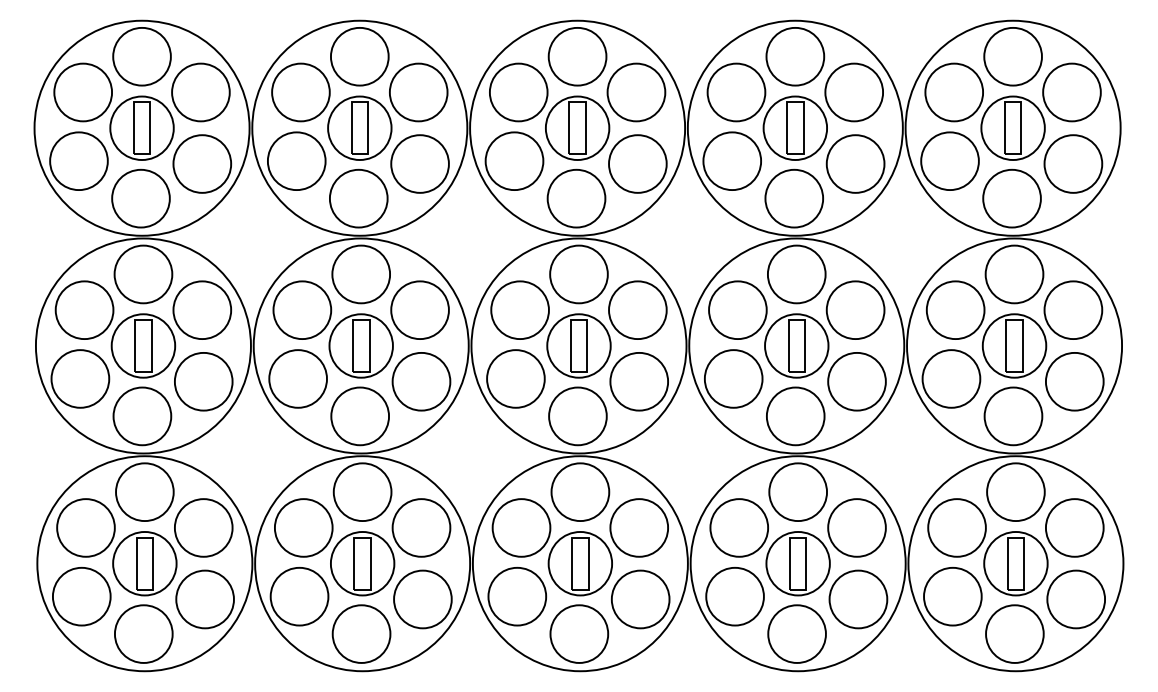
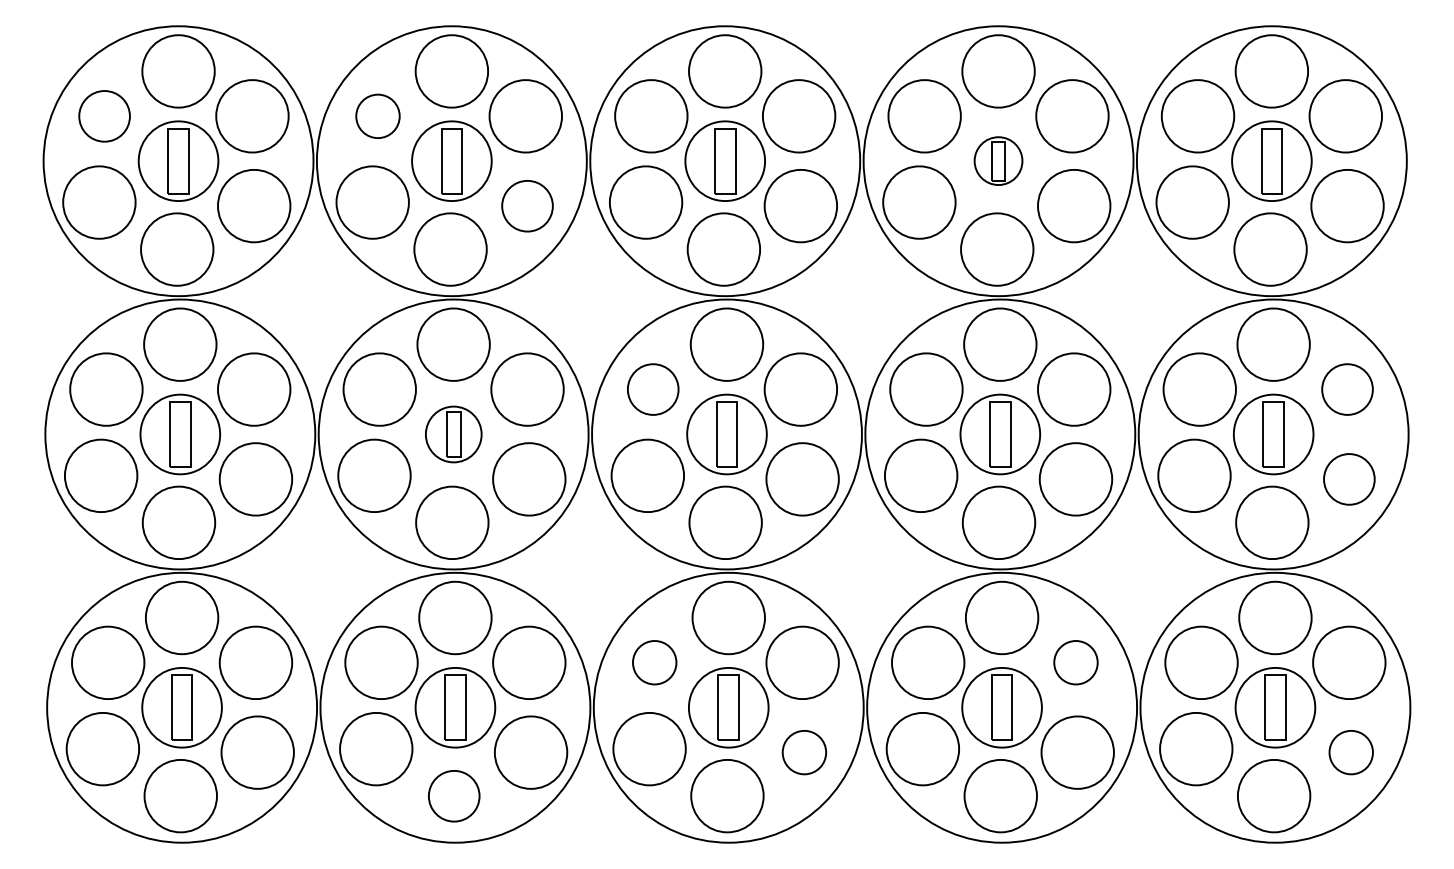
part: (83, 92) -> (104, 116), size x0.7
part: (300, 92) -> (377, 116), size x0.6
part: (795, 127) -> (998, 160), size x0.6
part: (420, 164) -> (527, 206), size x0.7
part: (520, 310) -> (653, 389), size x0.7
part: (1073, 310) -> (1347, 389), size x0.7
part: (361, 346) -> (453, 434), size x0.7
part: (1074, 381) -> (1349, 479), size x0.7
part: (521, 527) -> (654, 662), size x0.6
part: (856, 527) -> (1075, 662), size x0.6
part: (640, 599) -> (804, 752), size x0.6
part: (1076, 599) -> (1351, 752), size x0.6
part: (361, 634) -> (454, 796), size x0.7

